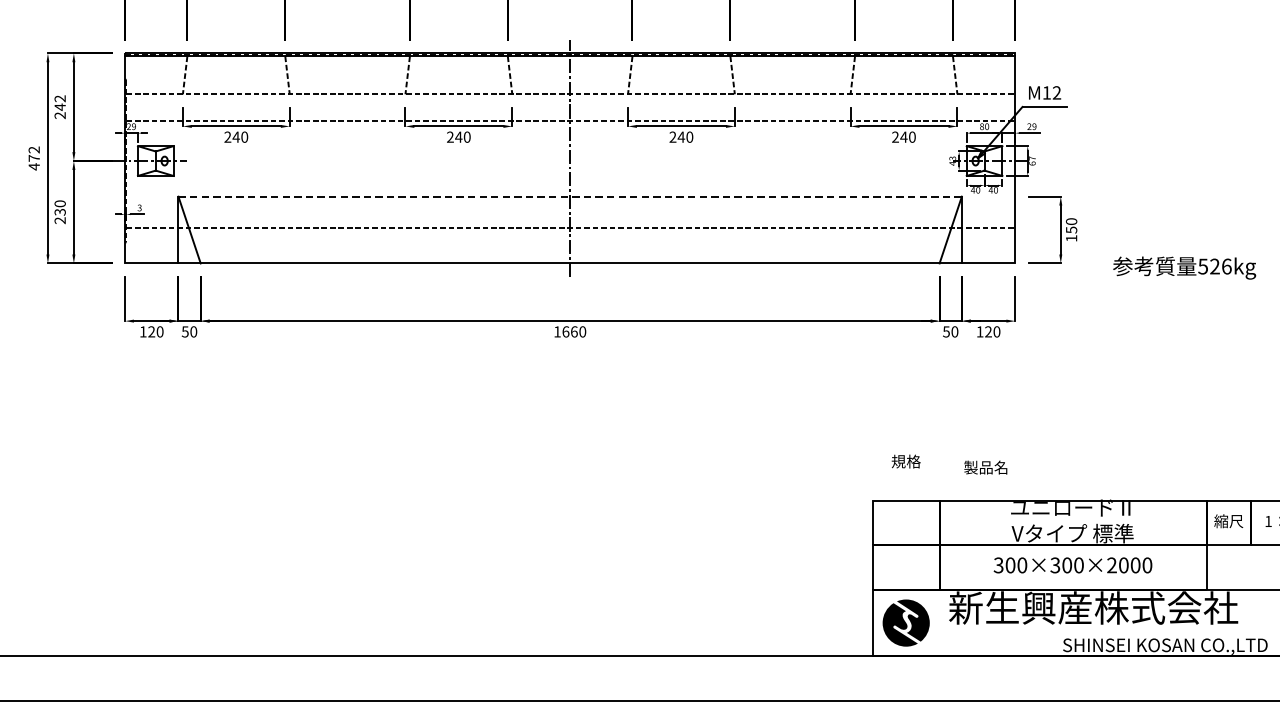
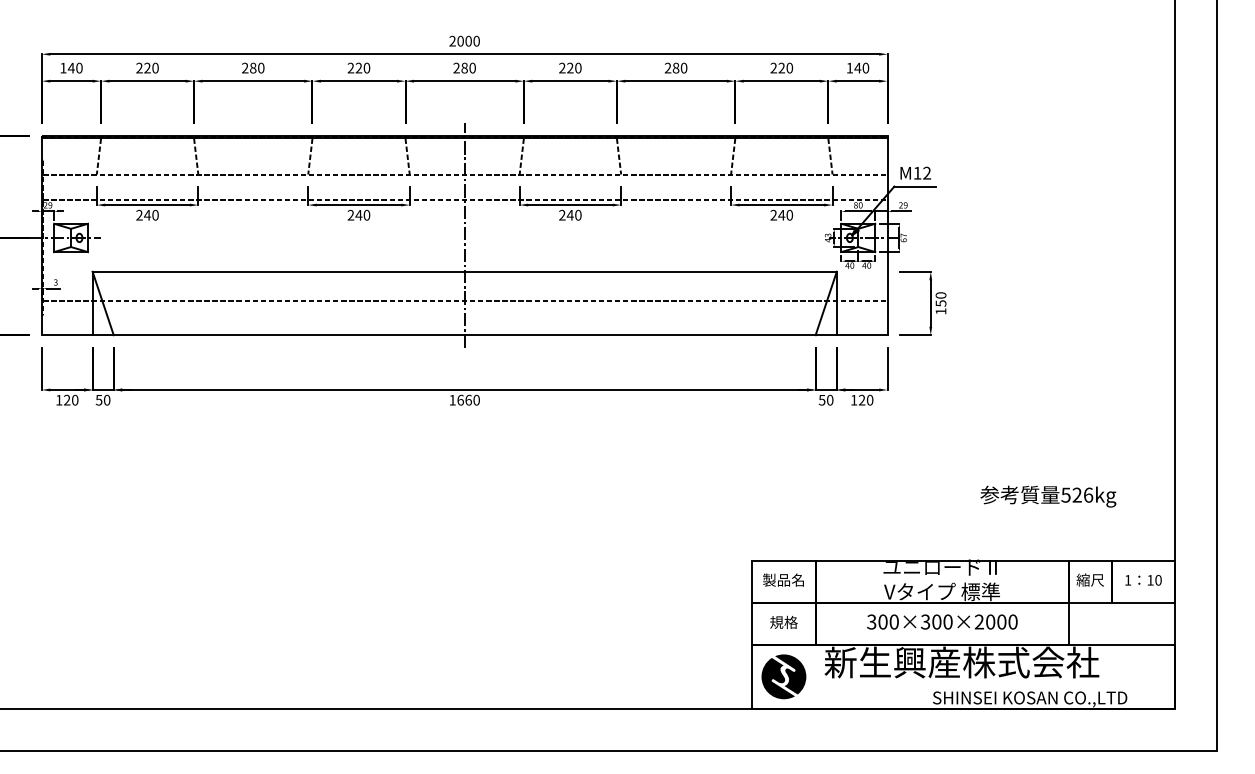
line: (571, 196) -> (465, 271), dashed -> solid
text: (1184, 267) -> (1048, 496), moved
text: (905, 460) -> (783, 621), moved
text: (985, 466) -> (783, 579), moved

